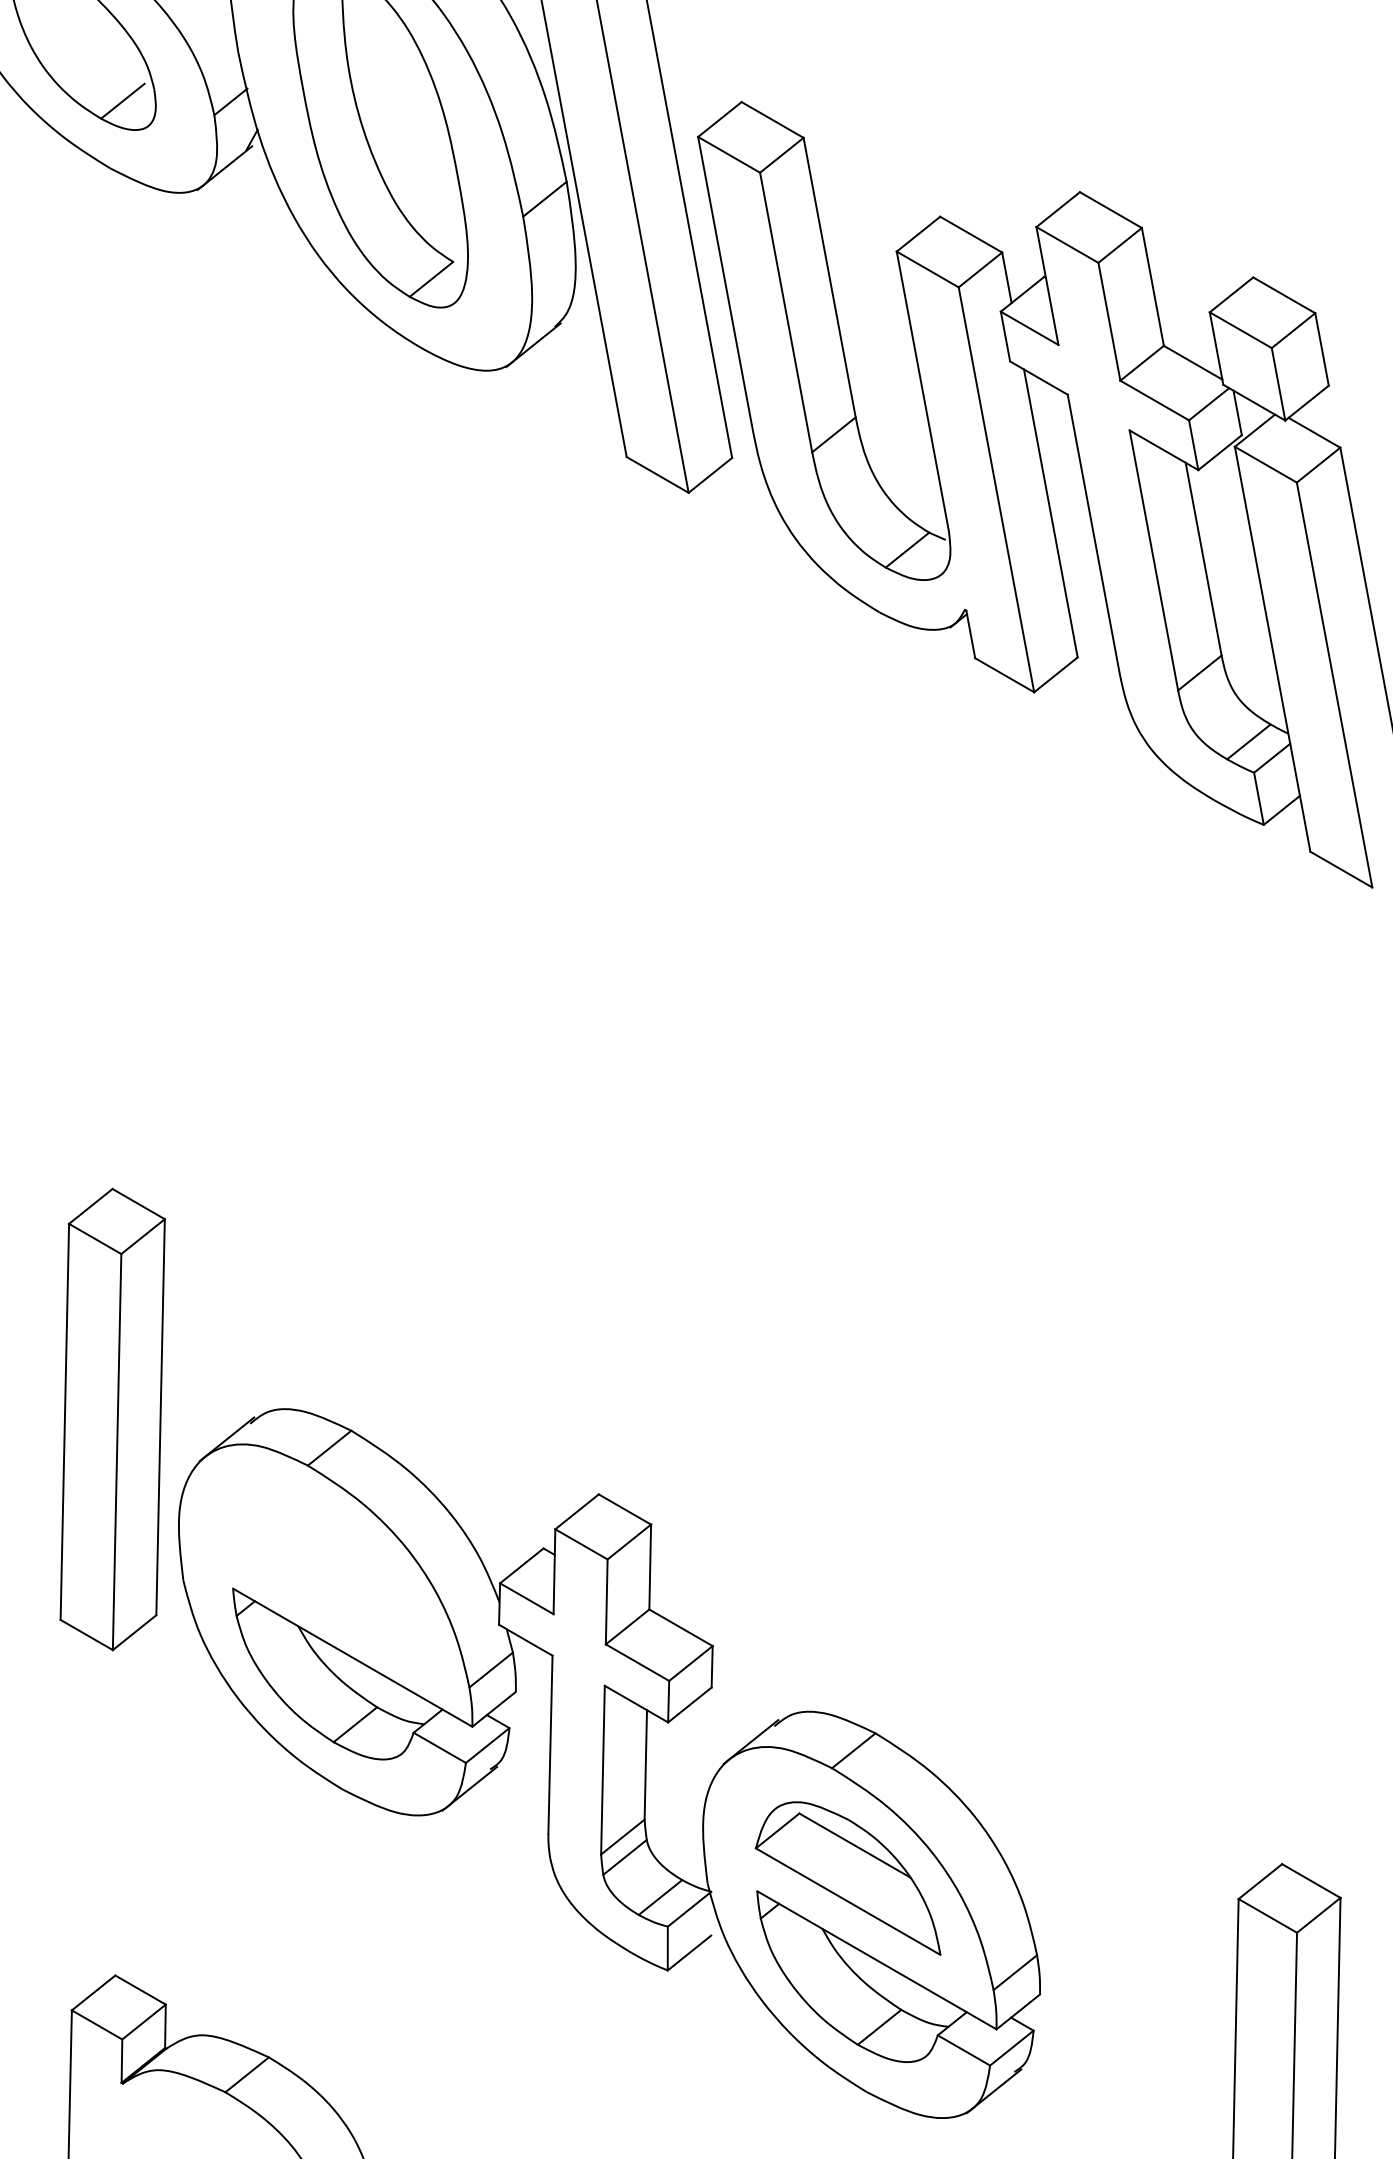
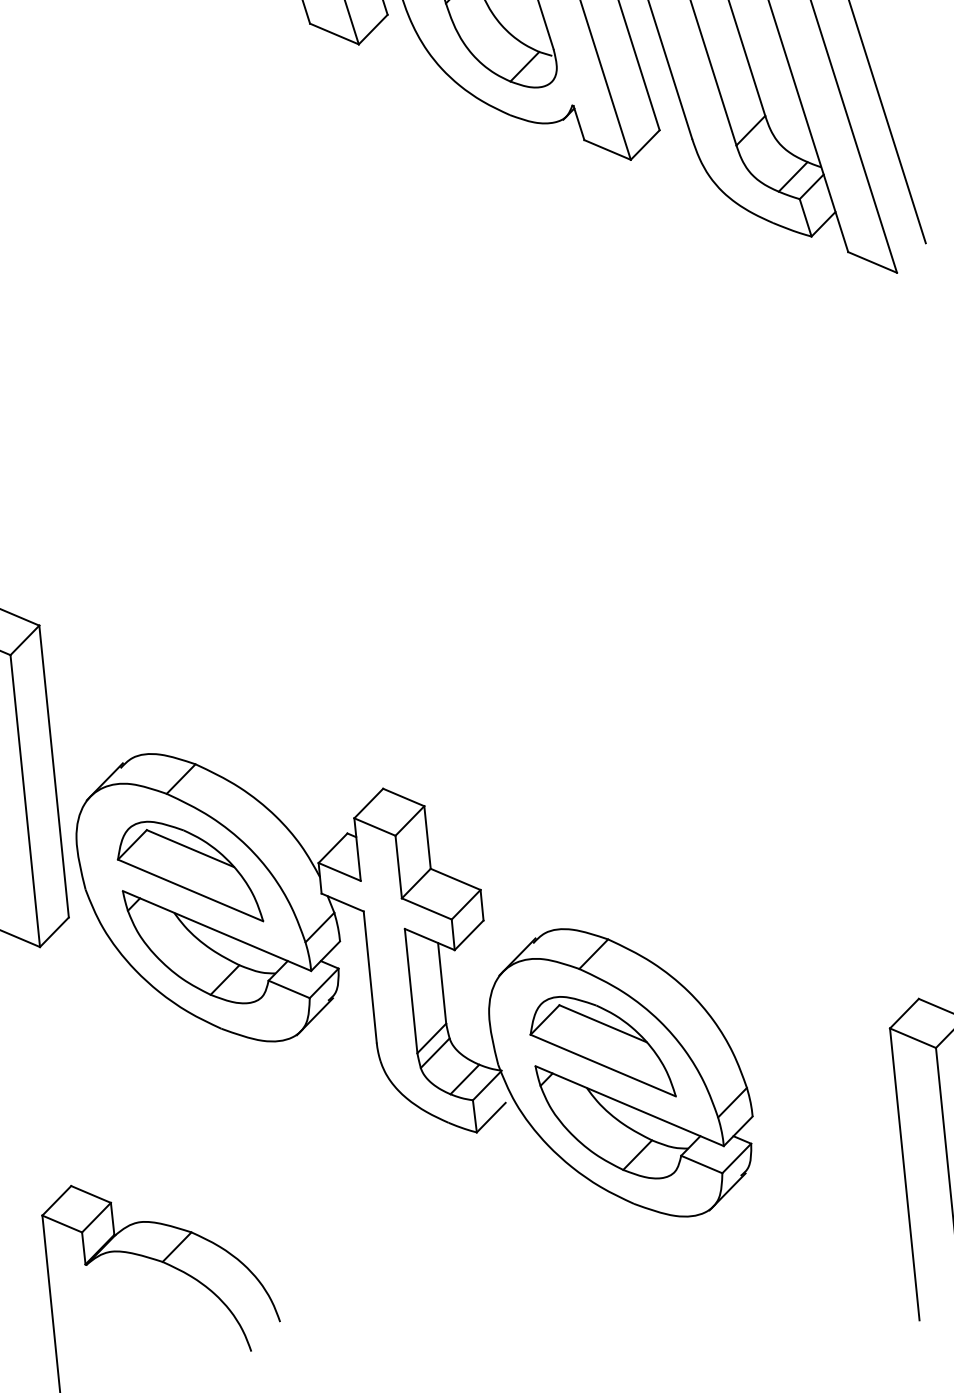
part: (323, 1575) -> (188, 873), added

